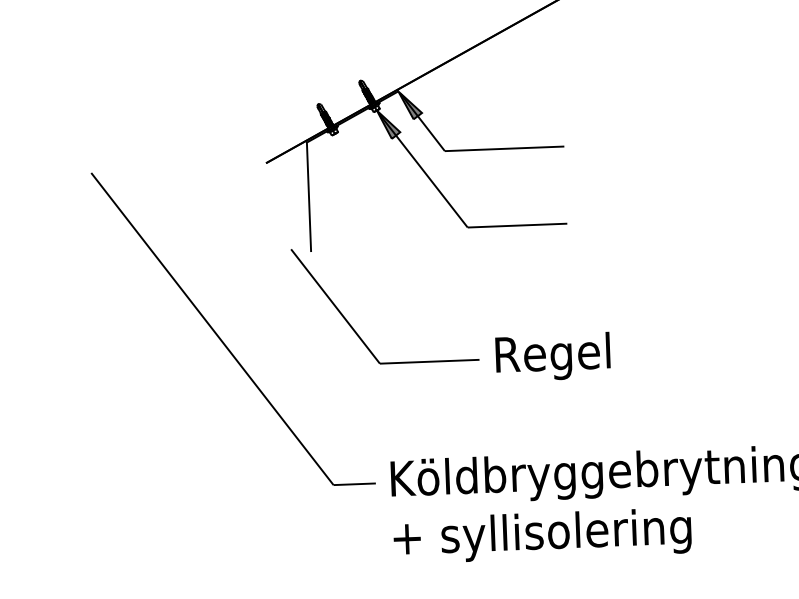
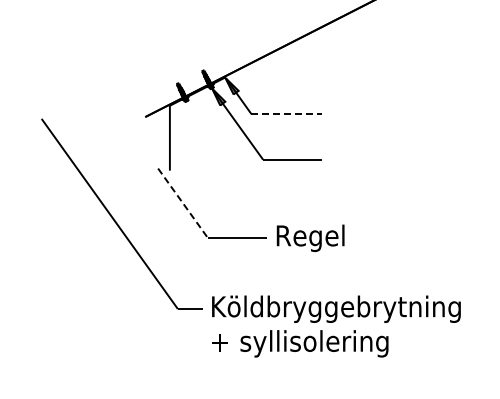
line: (505, 147) -> (287, 113), solid -> dashed
line: (336, 306) -> (183, 203), solid -> dashed

